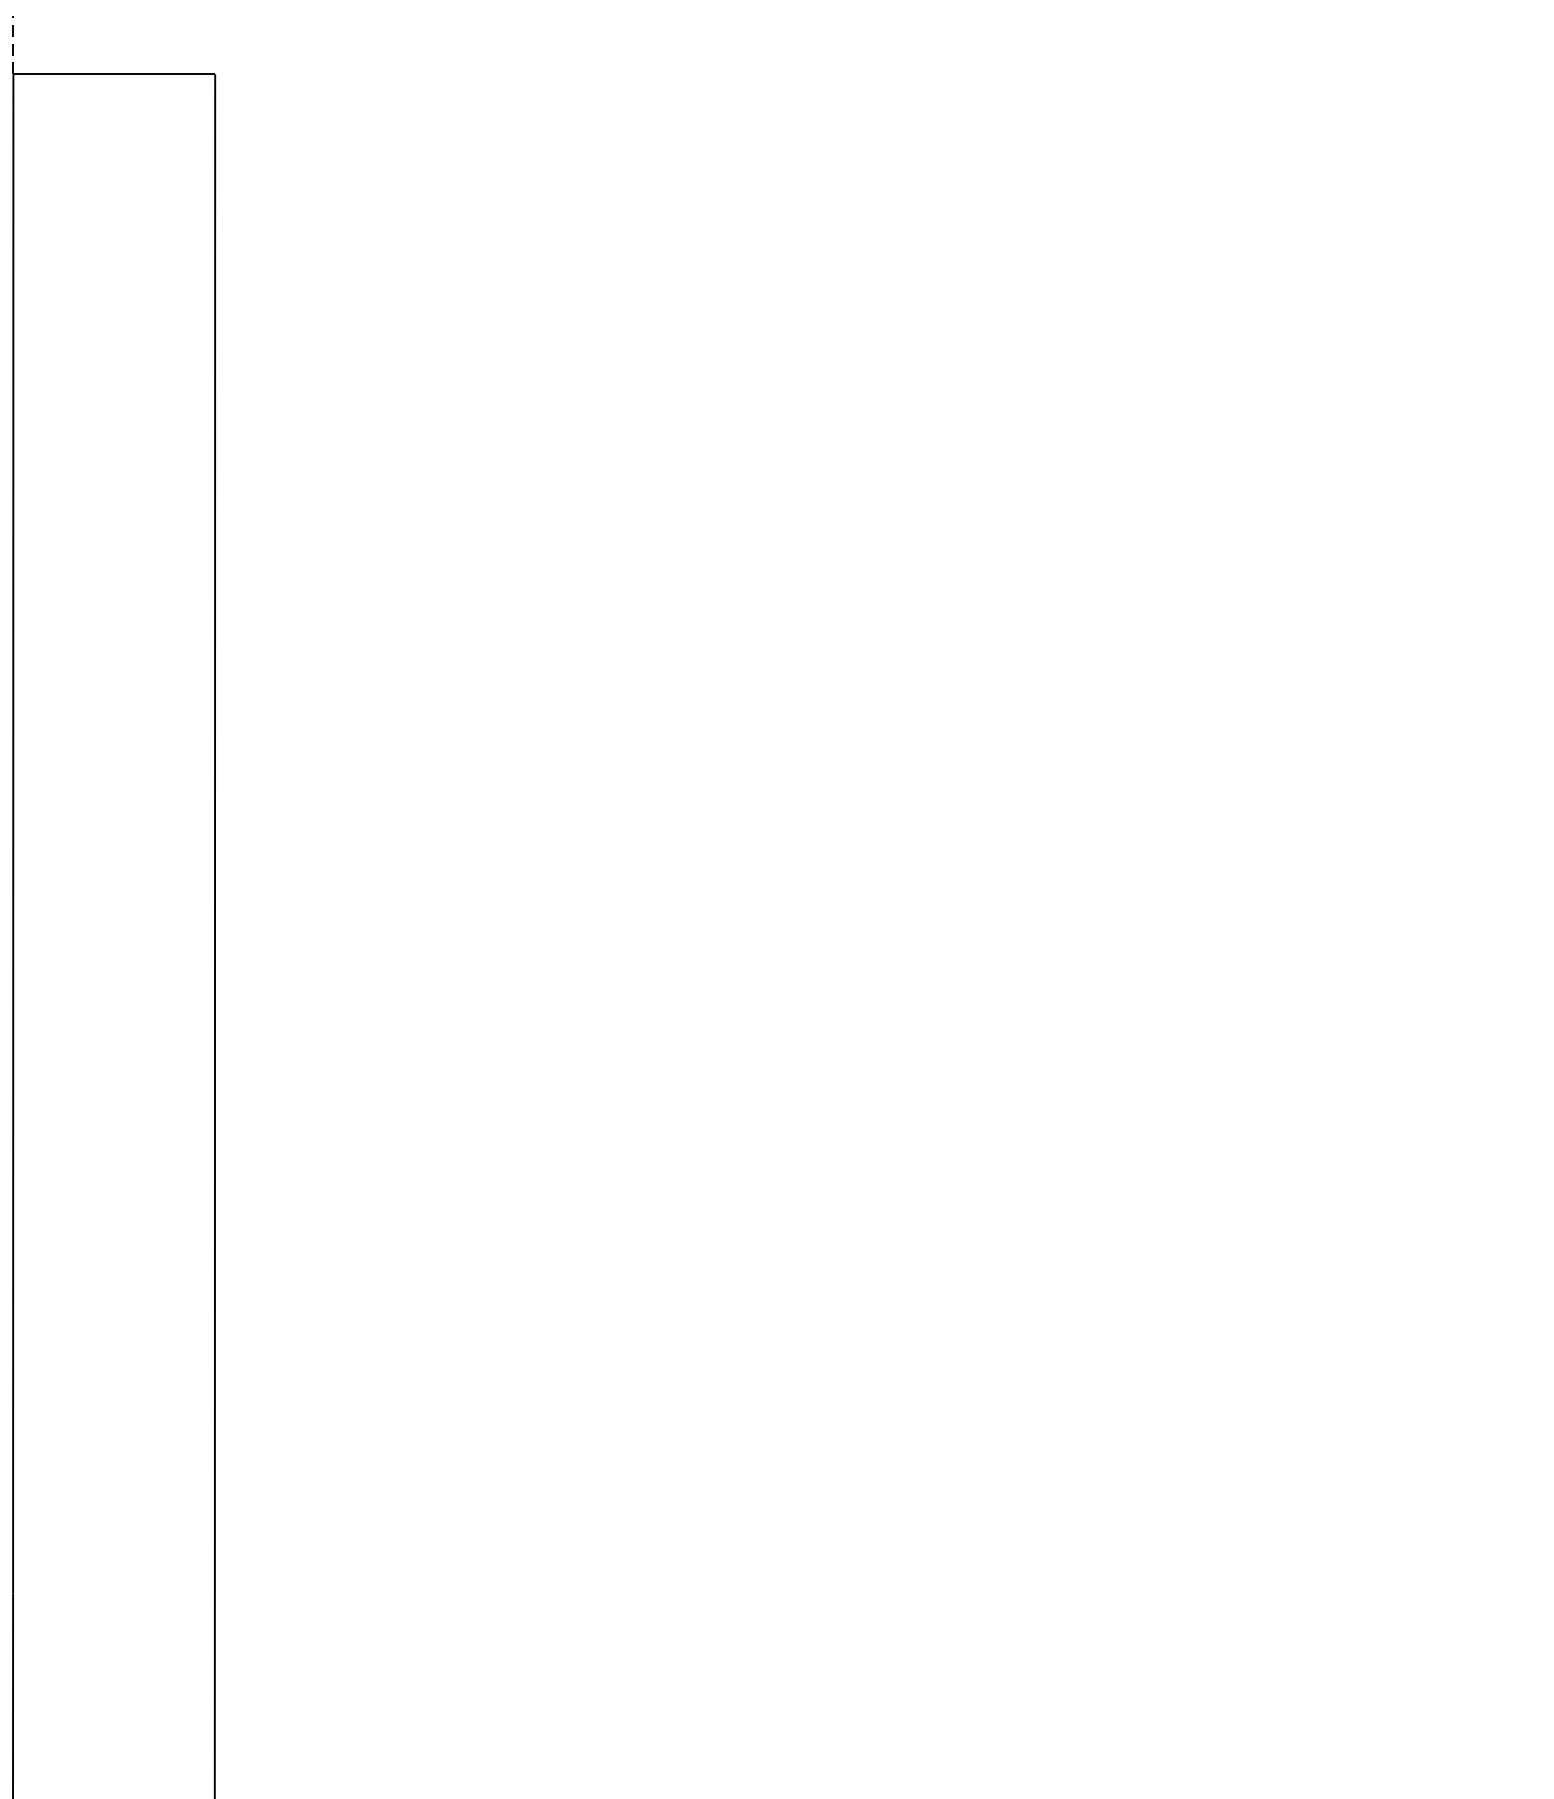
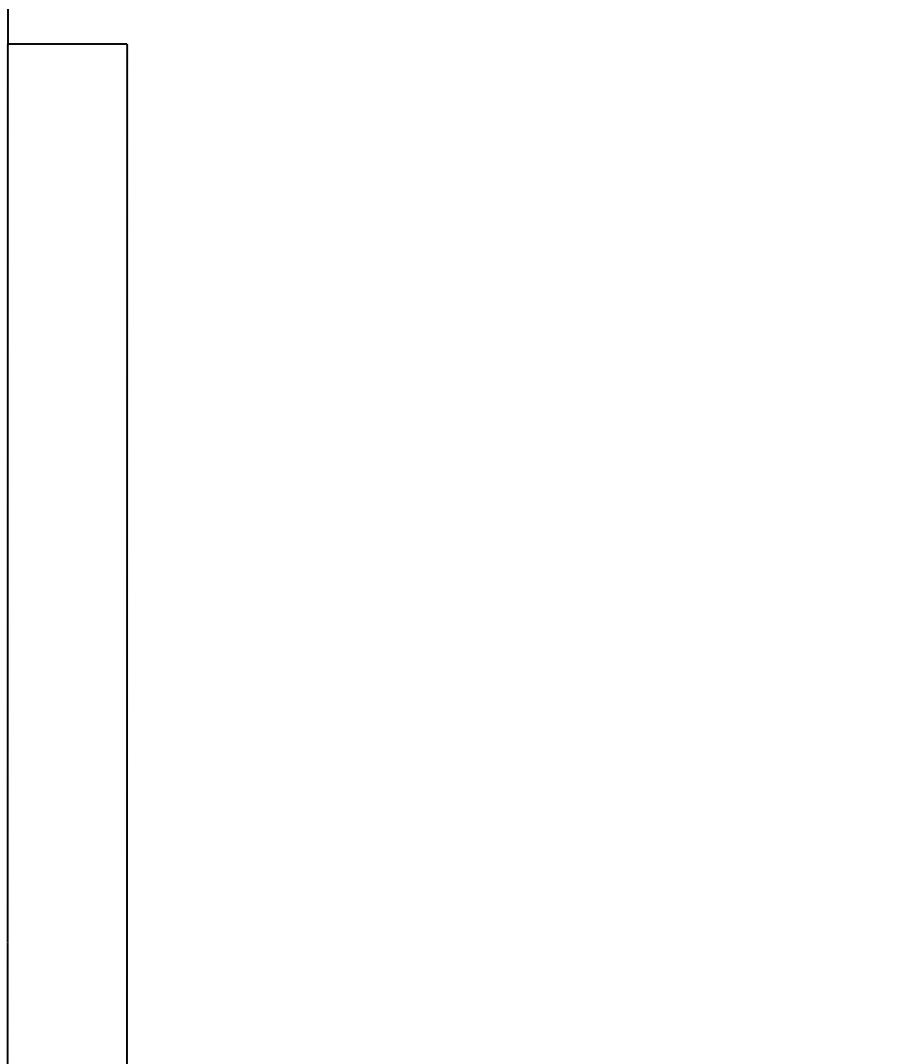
line: (12, 44) -> (7, 26), dashed -> solid

